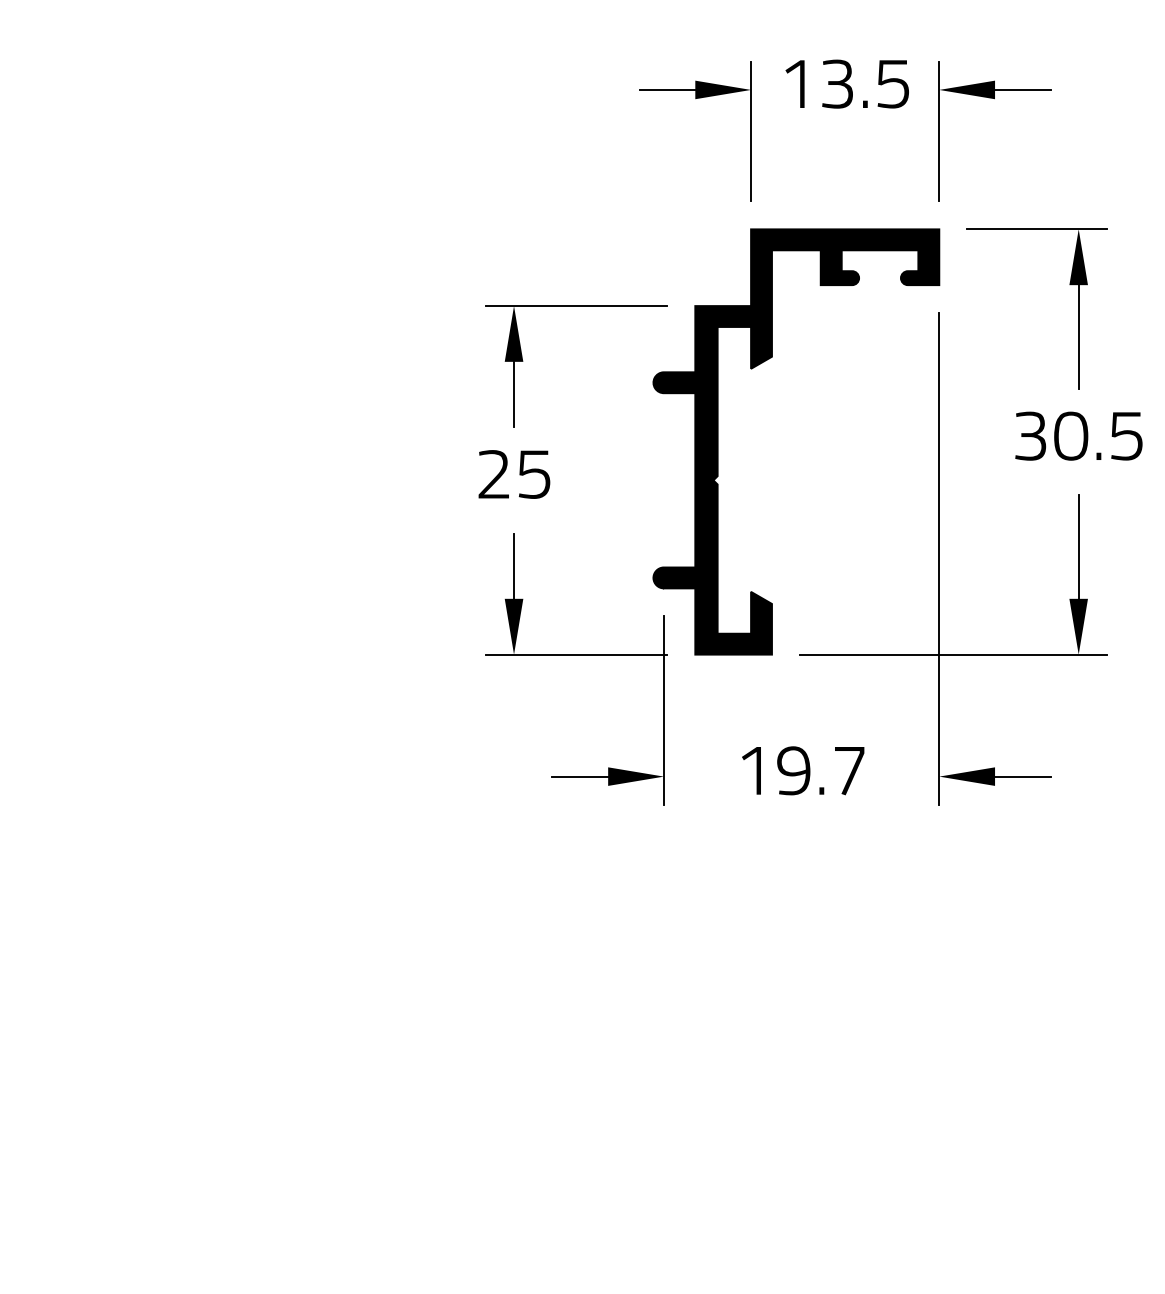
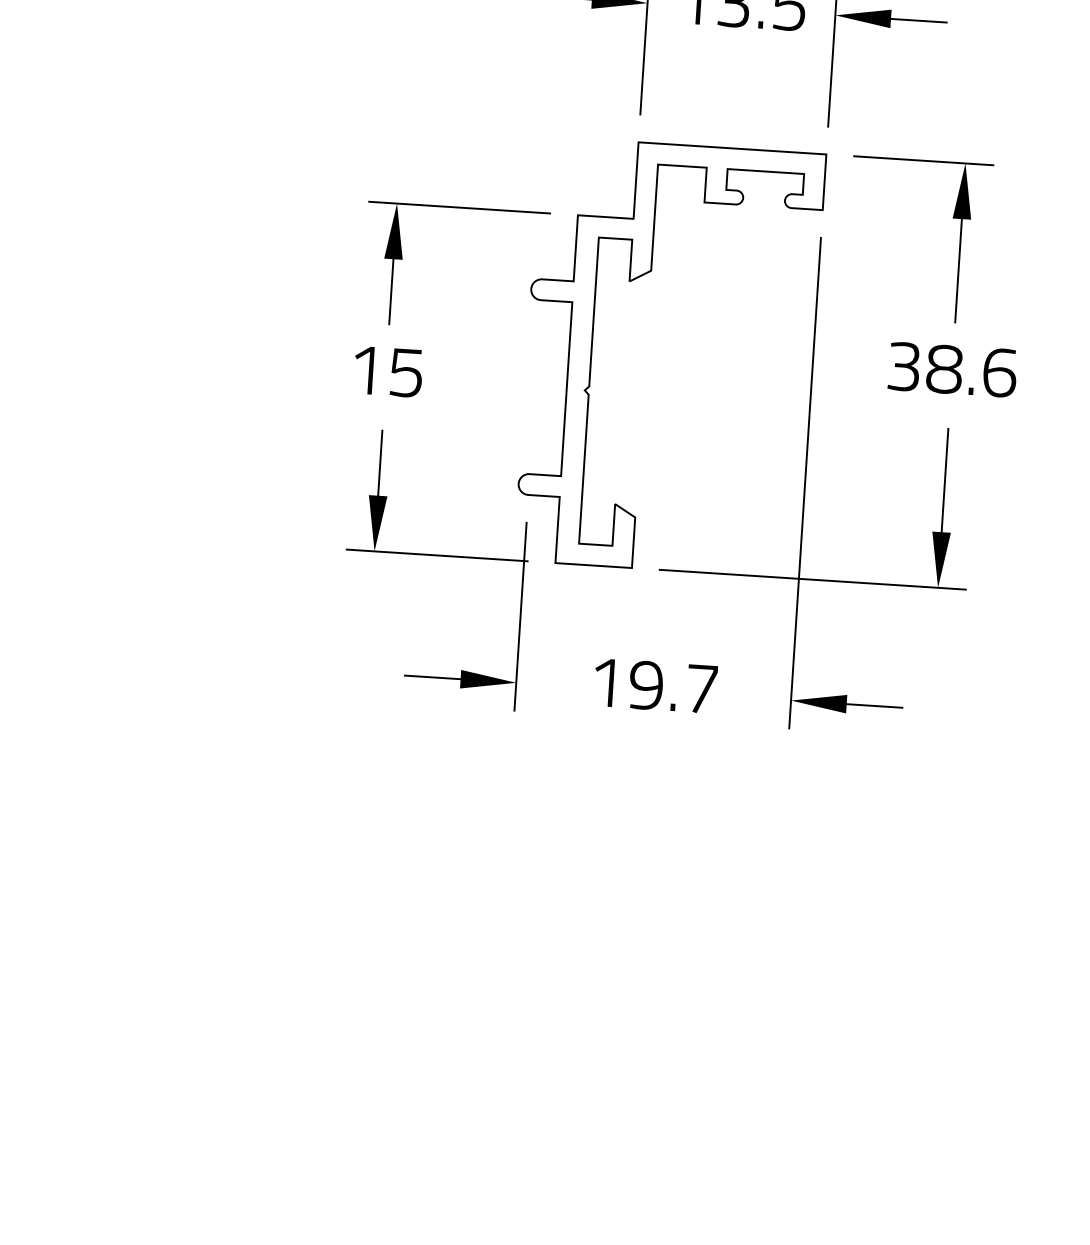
text: (1098, 435) -> (971, 370), 30.5 -> 38.6
fill: (796, 441) -> (670, 356), removed
text: (493, 474) -> (365, 370), 25 -> 15

